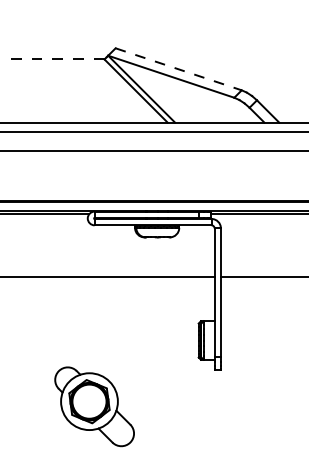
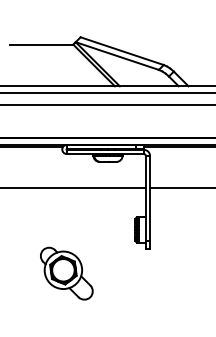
line: (56, 59) -> (41, 44), dashed -> solid
line: (179, 69) -> (122, 51), dashed -> solid

